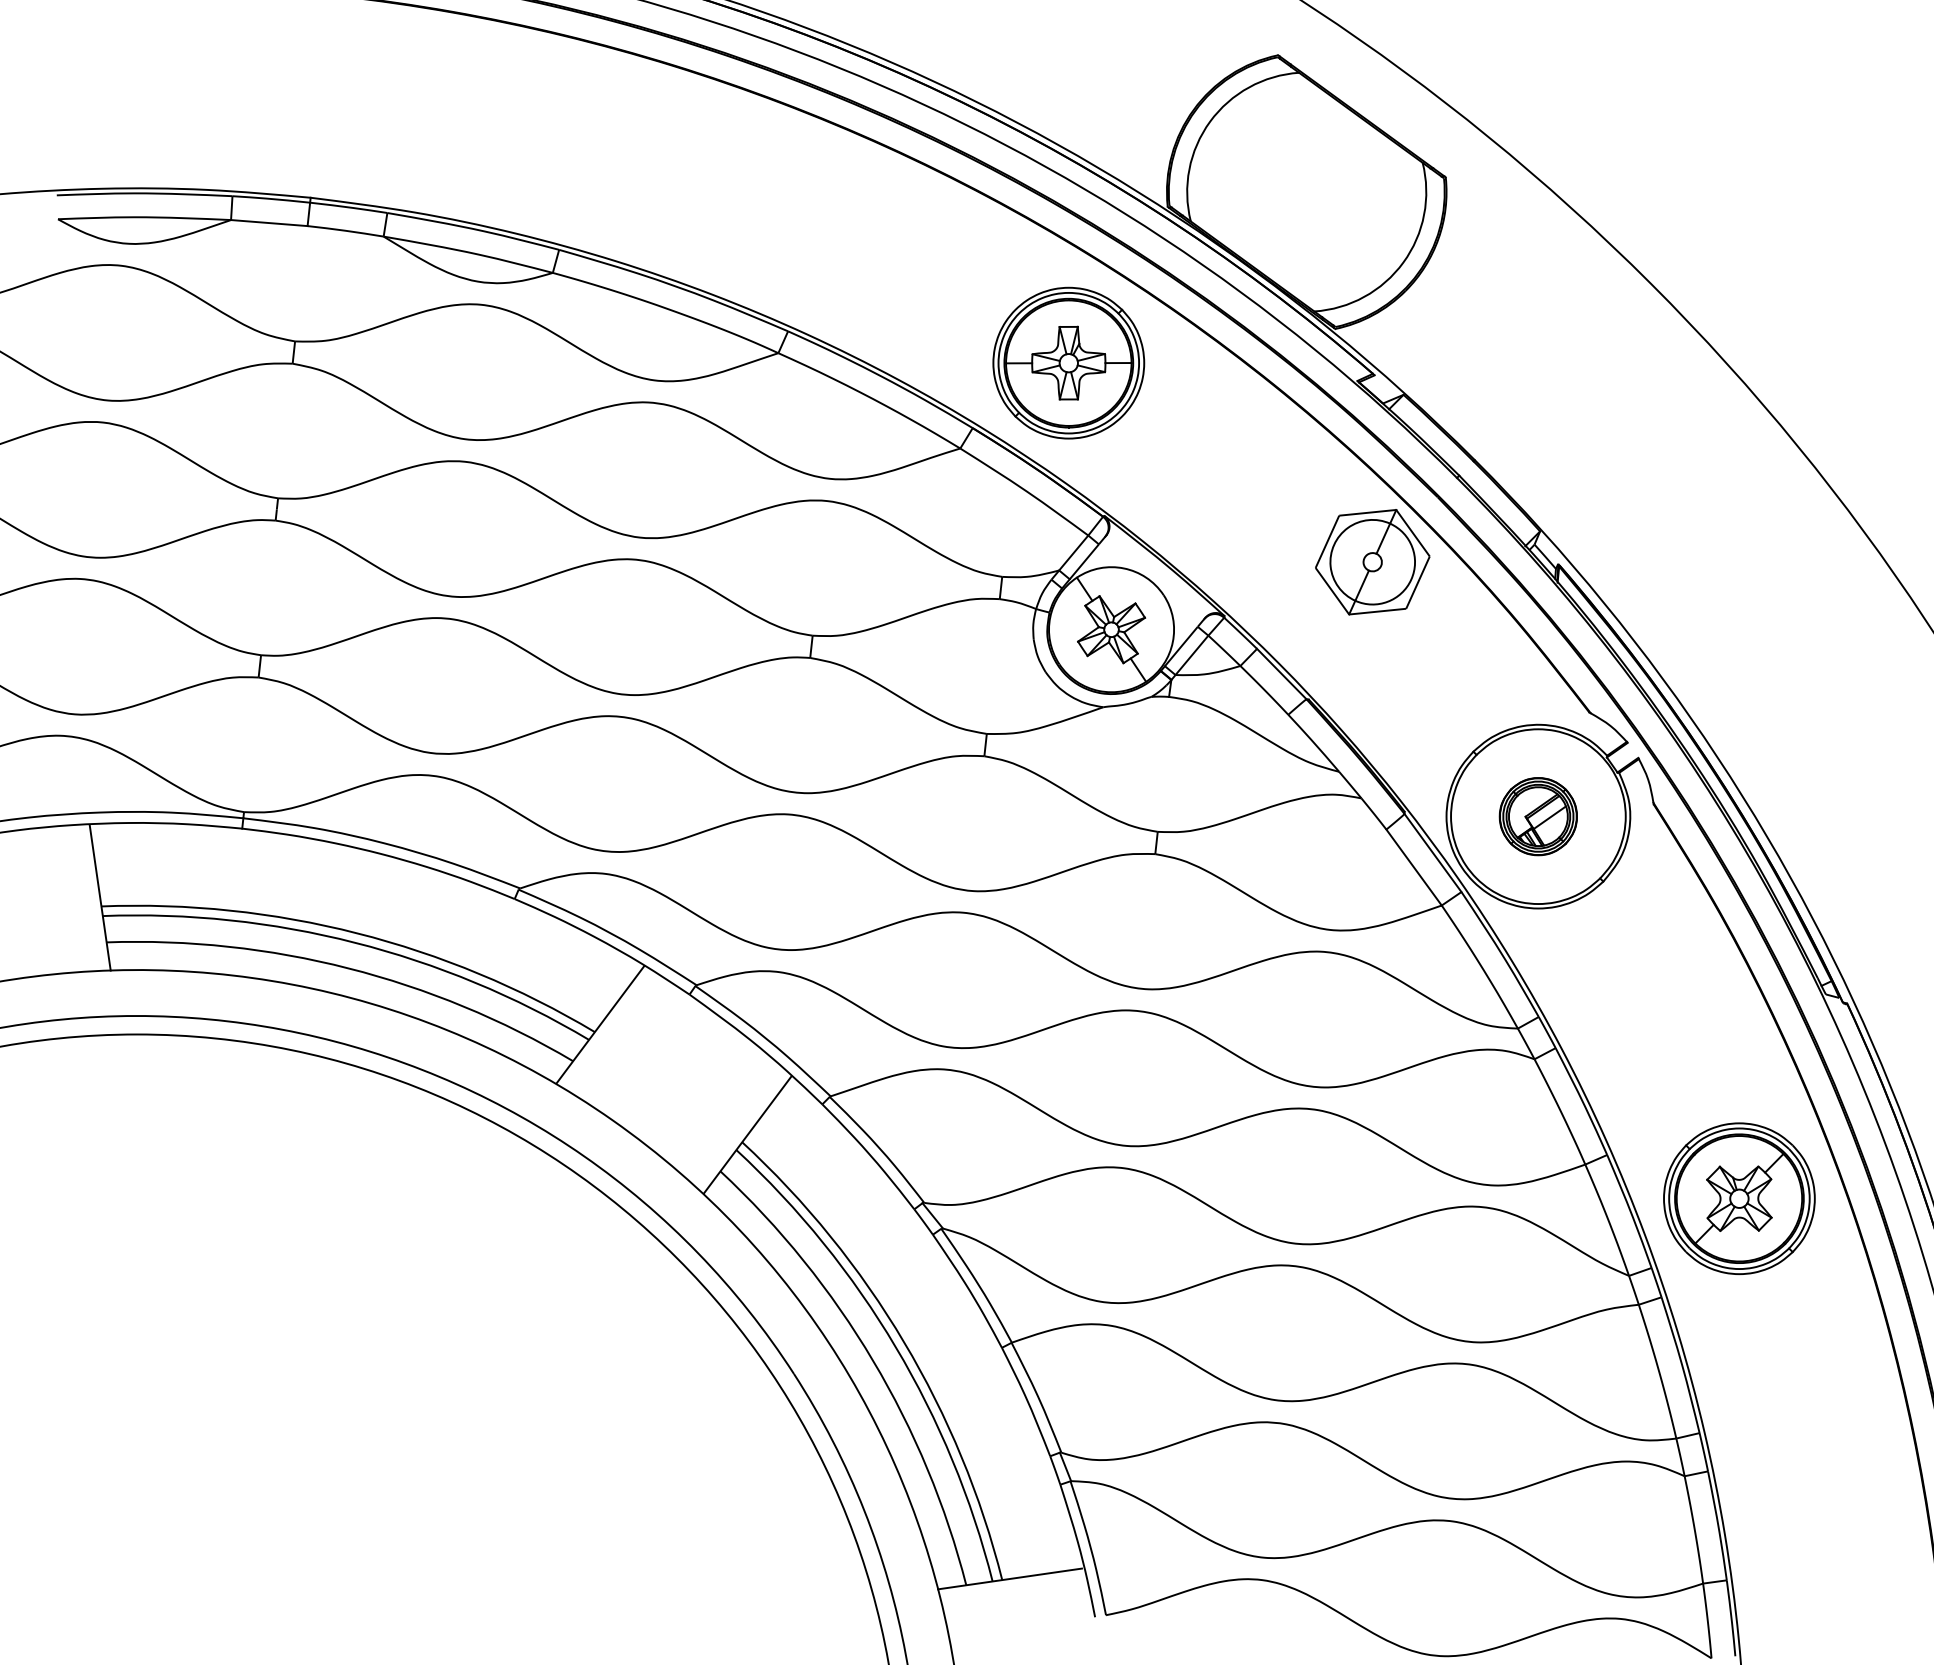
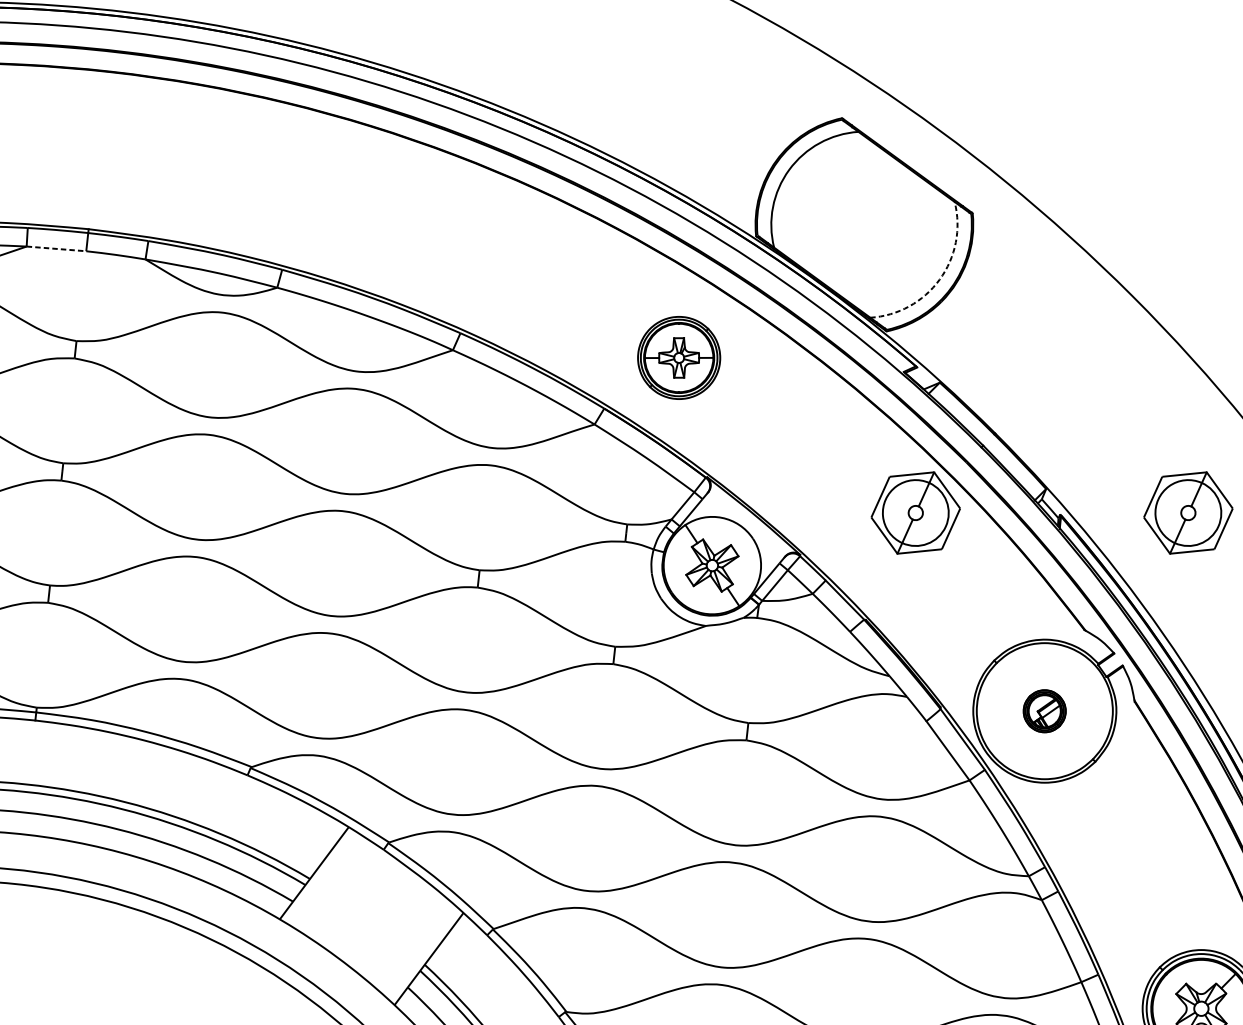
line: (269, 223) -> (56, 249), solid -> dashed
arc: (1403, 262) -> (939, 279), solid -> dashed
part: (1068, 362) -> (678, 357), size x0.7
part: (1722, 562) -> (1188, 513), added
part: (1537, 816) -> (1044, 711), size x0.7

